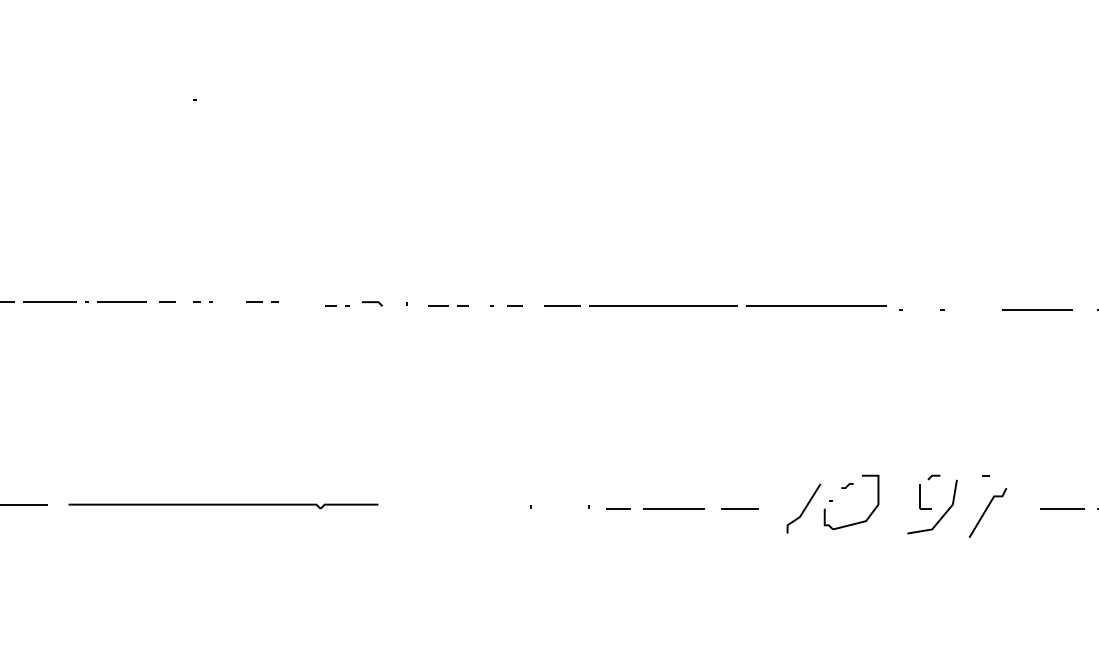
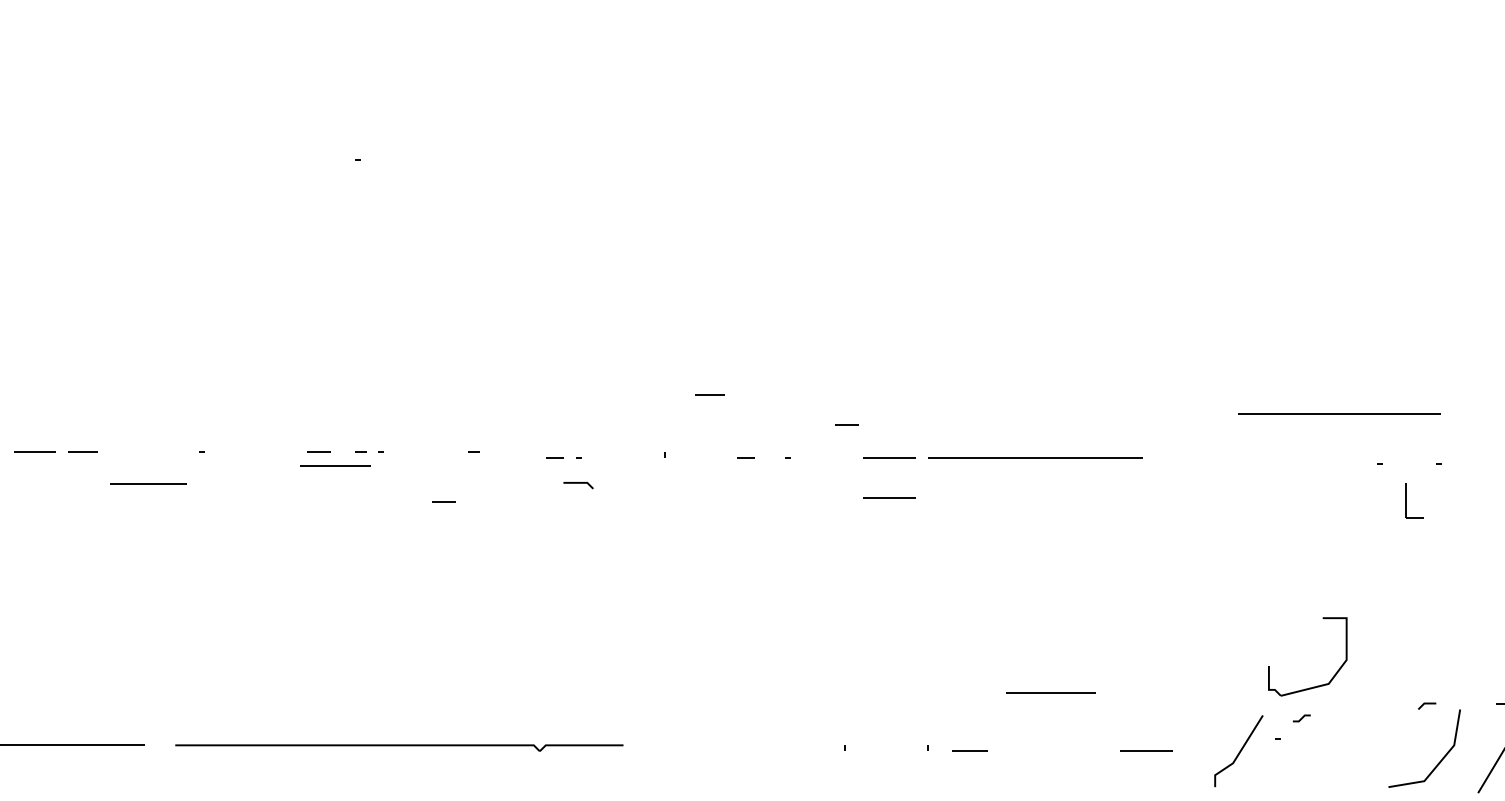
line: (49, 301) -> (147, 483), moved
line: (121, 301) -> (334, 464), moved
line: (254, 301) -> (444, 500), moved
line: (372, 303) -> (578, 484), moved
line: (438, 305) -> (710, 393), moved
line: (514, 305) -> (846, 424), moved
line: (816, 305) -> (1339, 412), moved
line: (562, 332) -> (889, 496), added
part: (925, 496) -> (1414, 500), moved
line: (673, 508) -> (1050, 693), moved
part: (855, 522) -> (1313, 685), moved

